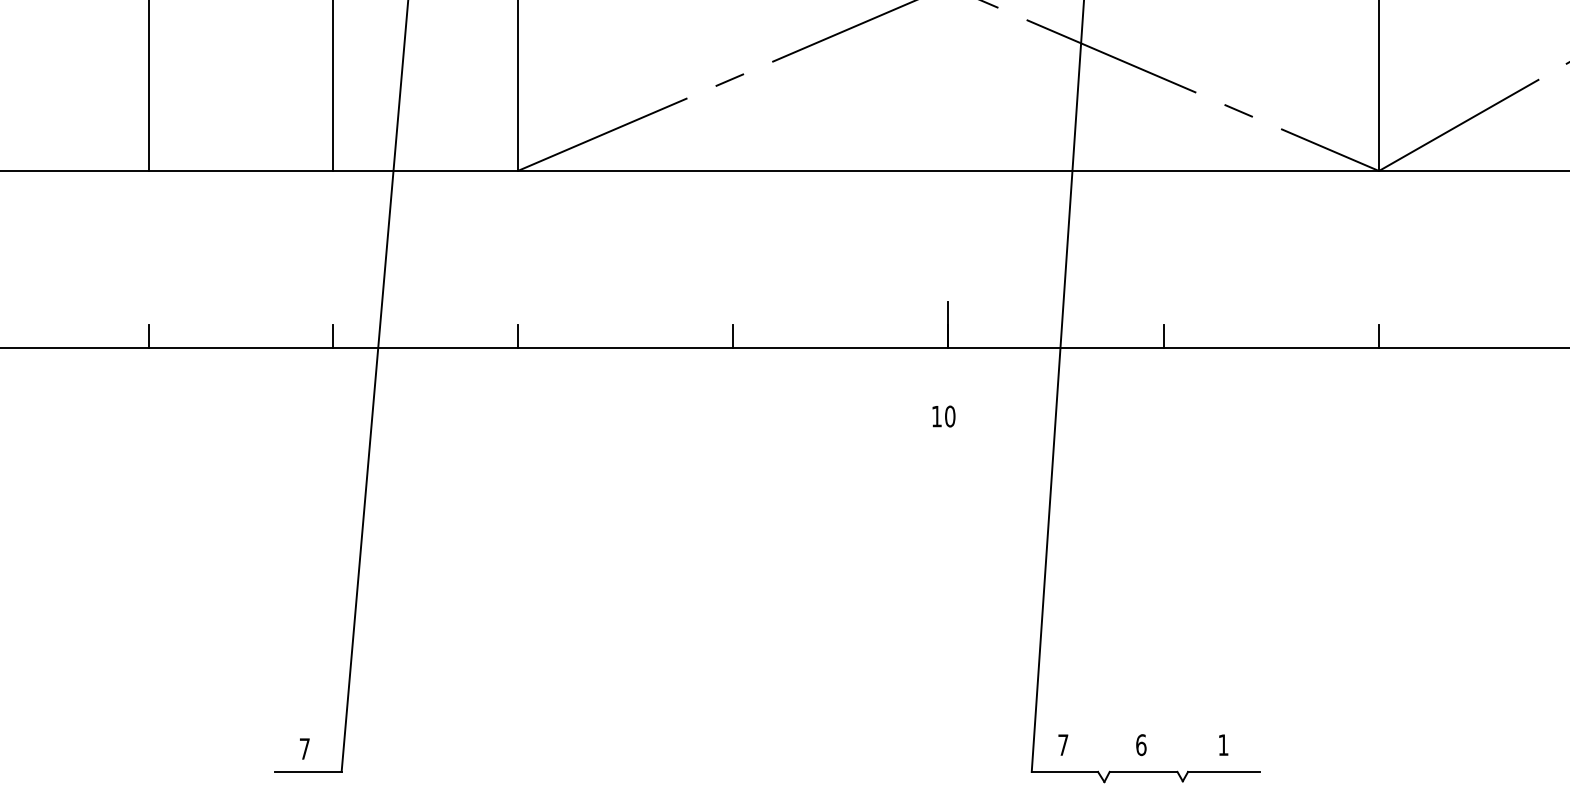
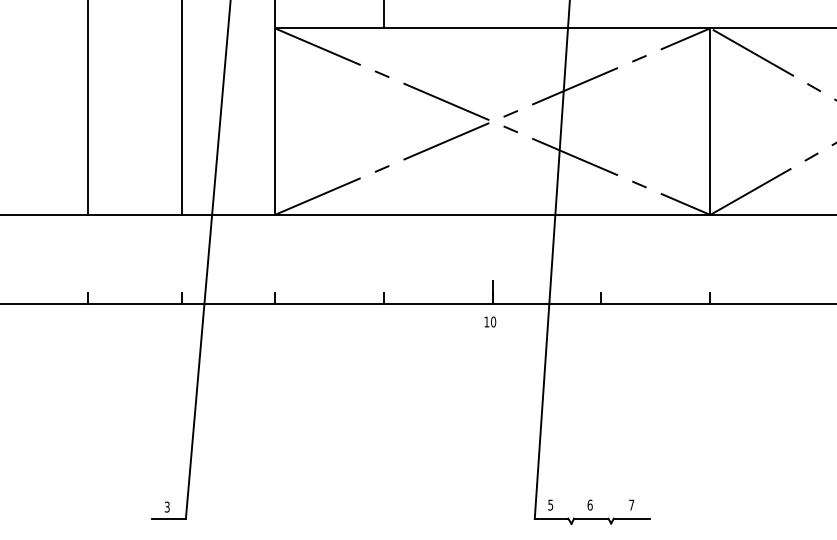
text: (944, 415) -> (490, 321), moved
text: (1223, 743) -> (631, 504), 1 -> 7
text: (1062, 745) -> (550, 505), 7 -> 5
text: (303, 747) -> (166, 506), 7 -> 3

